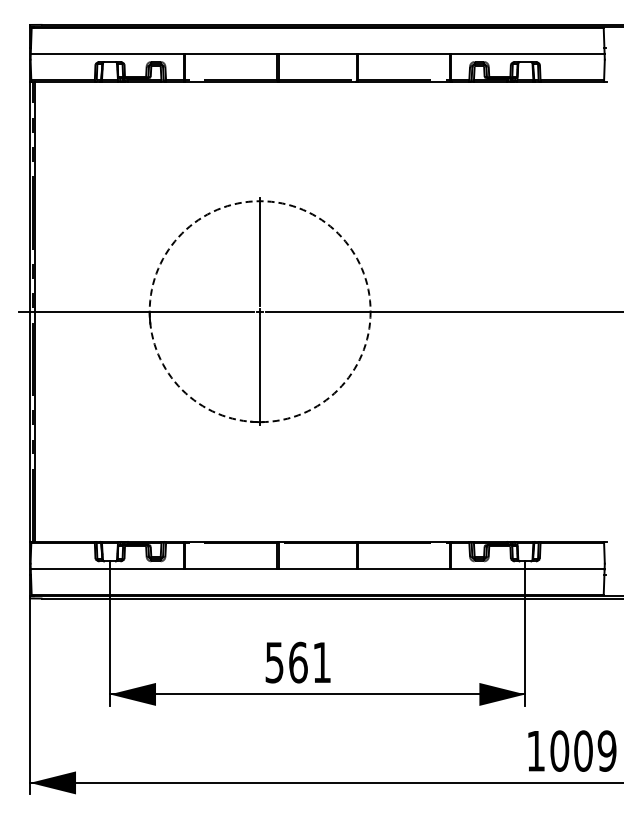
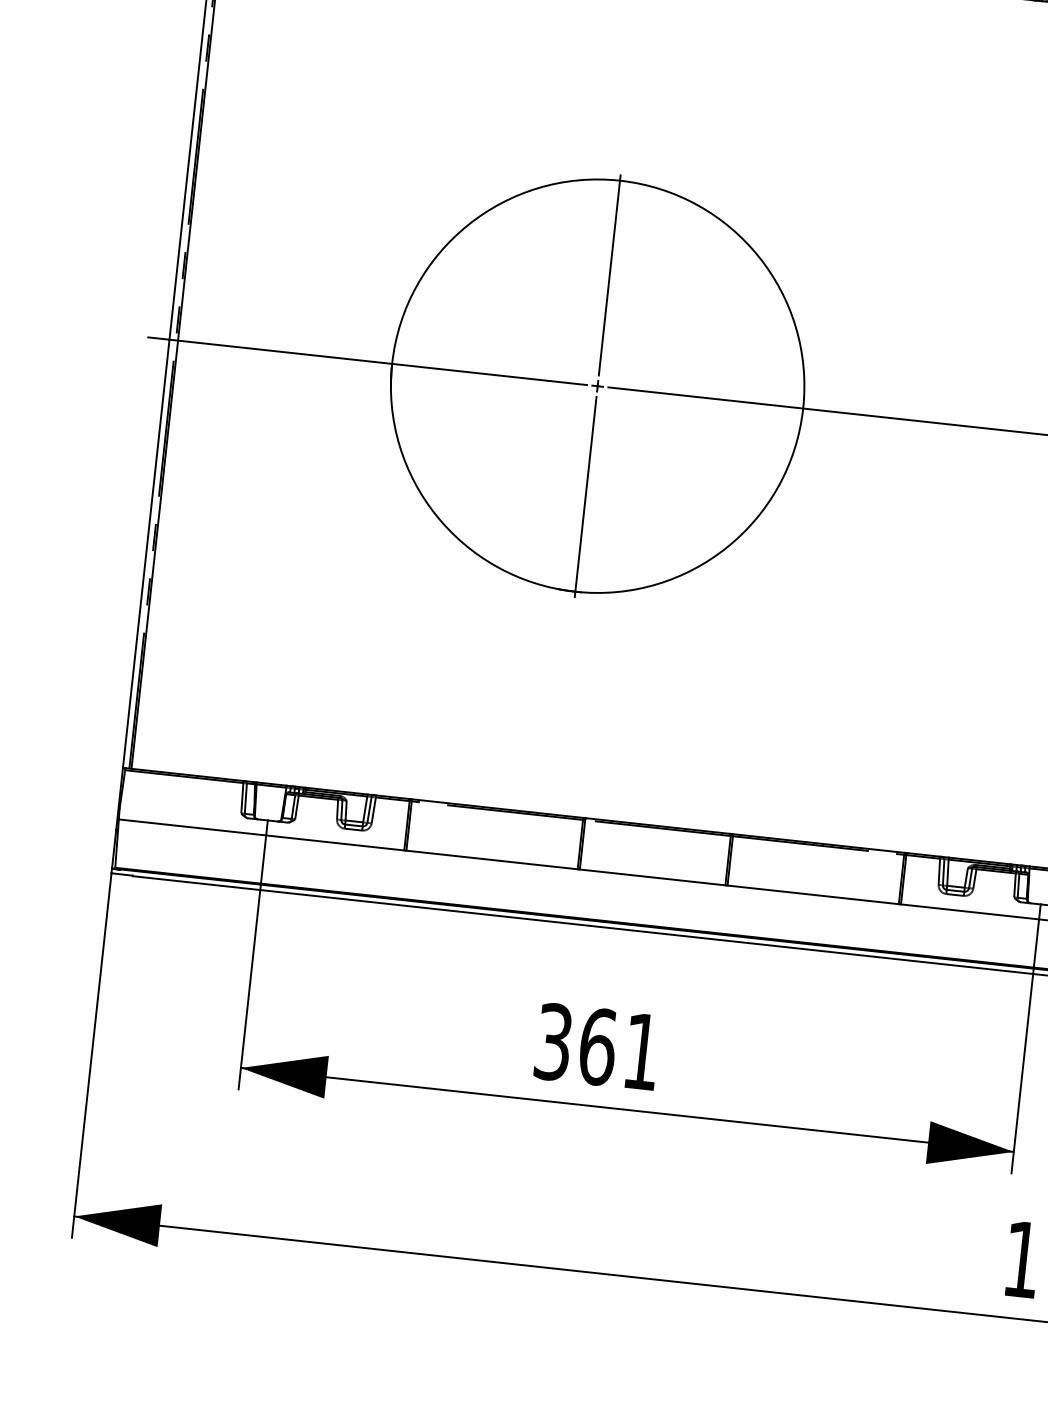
circle: (259, 311) -> (596, 385), dashed -> solid
text: (274, 661) -> (553, 1039), 561 -> 361

